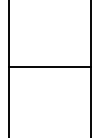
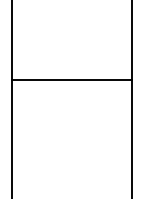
line: (49, 67) -> (71, 80), moved

